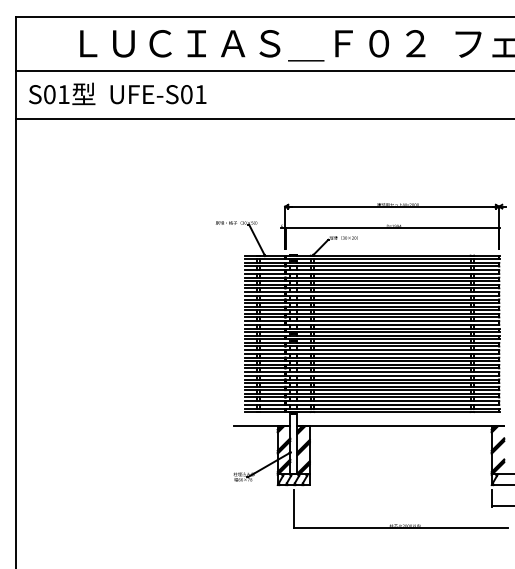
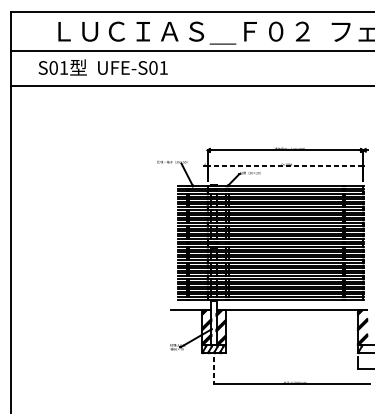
text: (117, 93) -> (103, 67), moved
line: (392, 228) -> (285, 166), solid -> dashed
line: (293, 509) -> (213, 370), solid -> dashed

